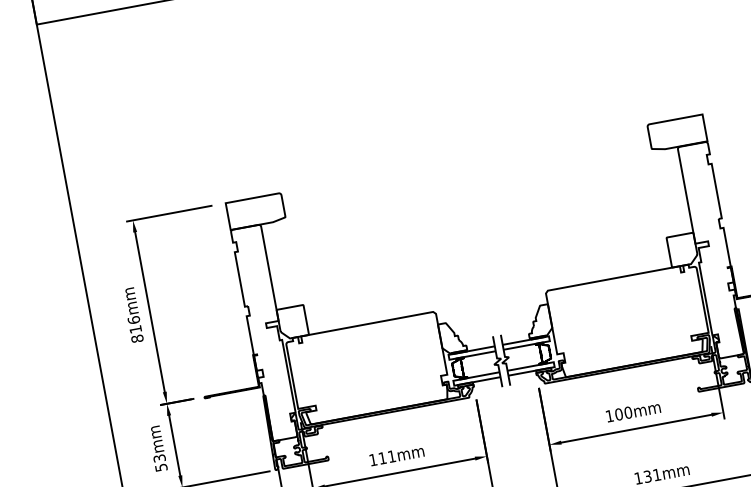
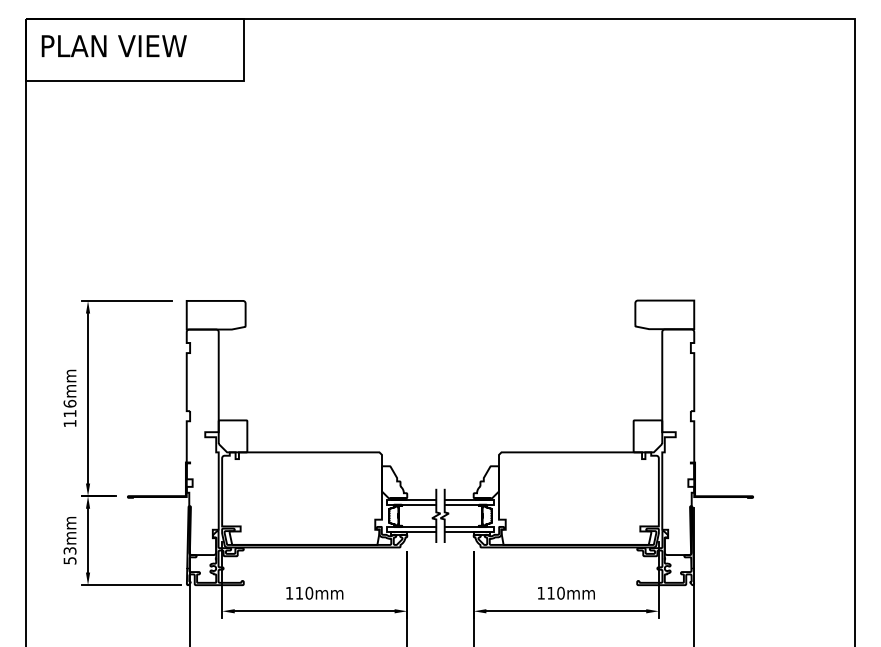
text: (136, 338) -> (69, 423), 816mm -> 116mm
text: (618, 413) -> (550, 592), 100mm -> 110mm
text: (391, 455) -> (309, 592), 111mm -> 110mm

